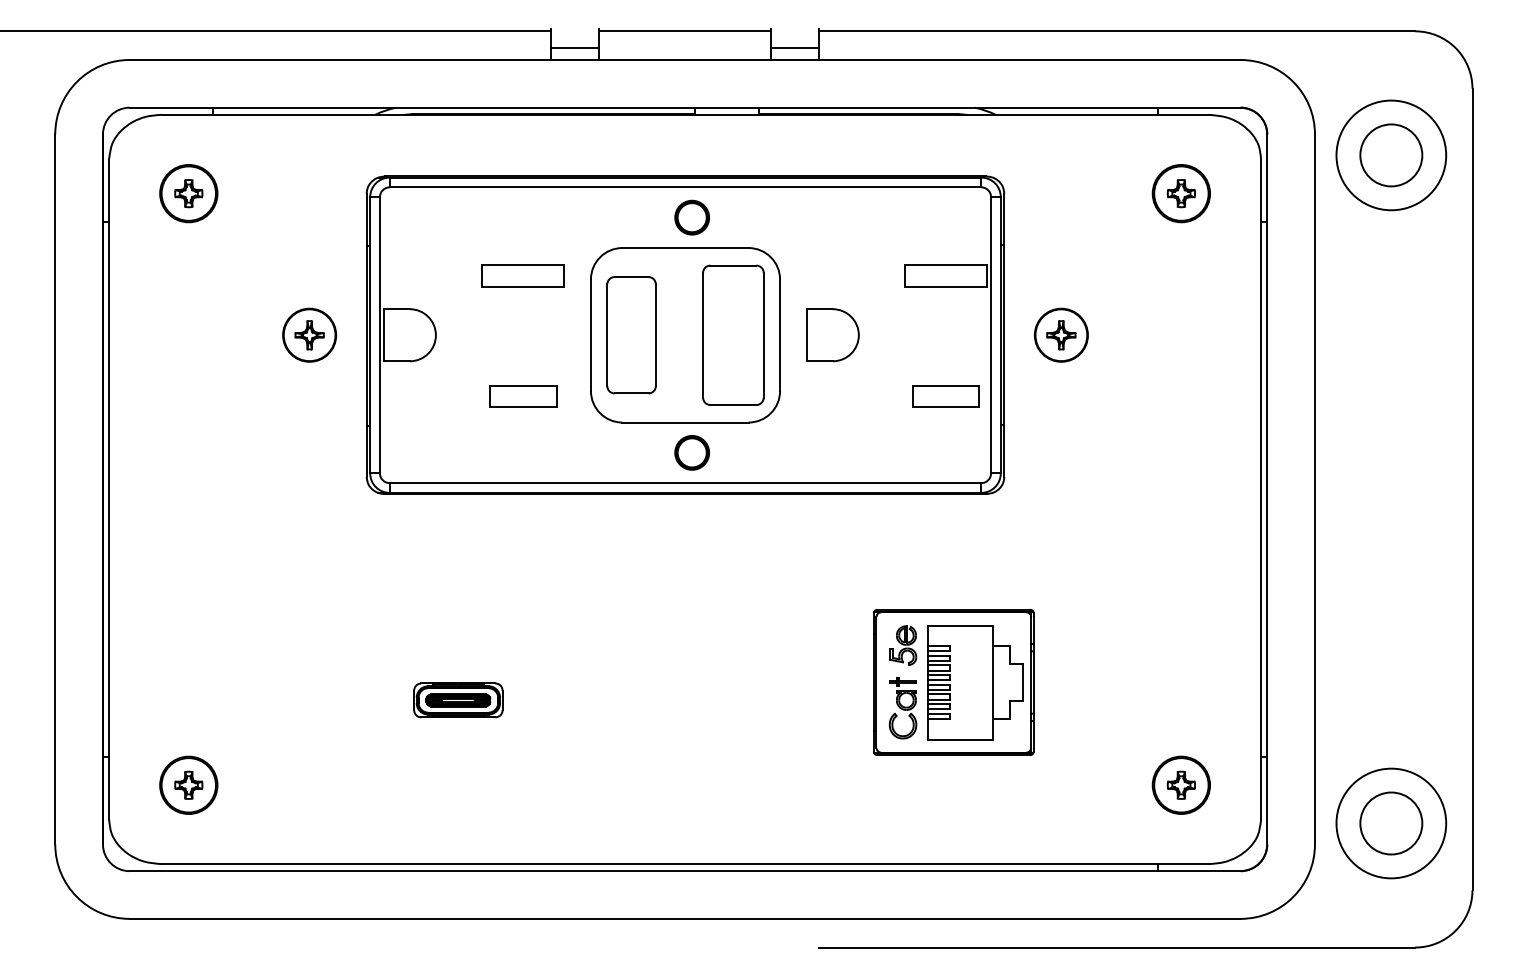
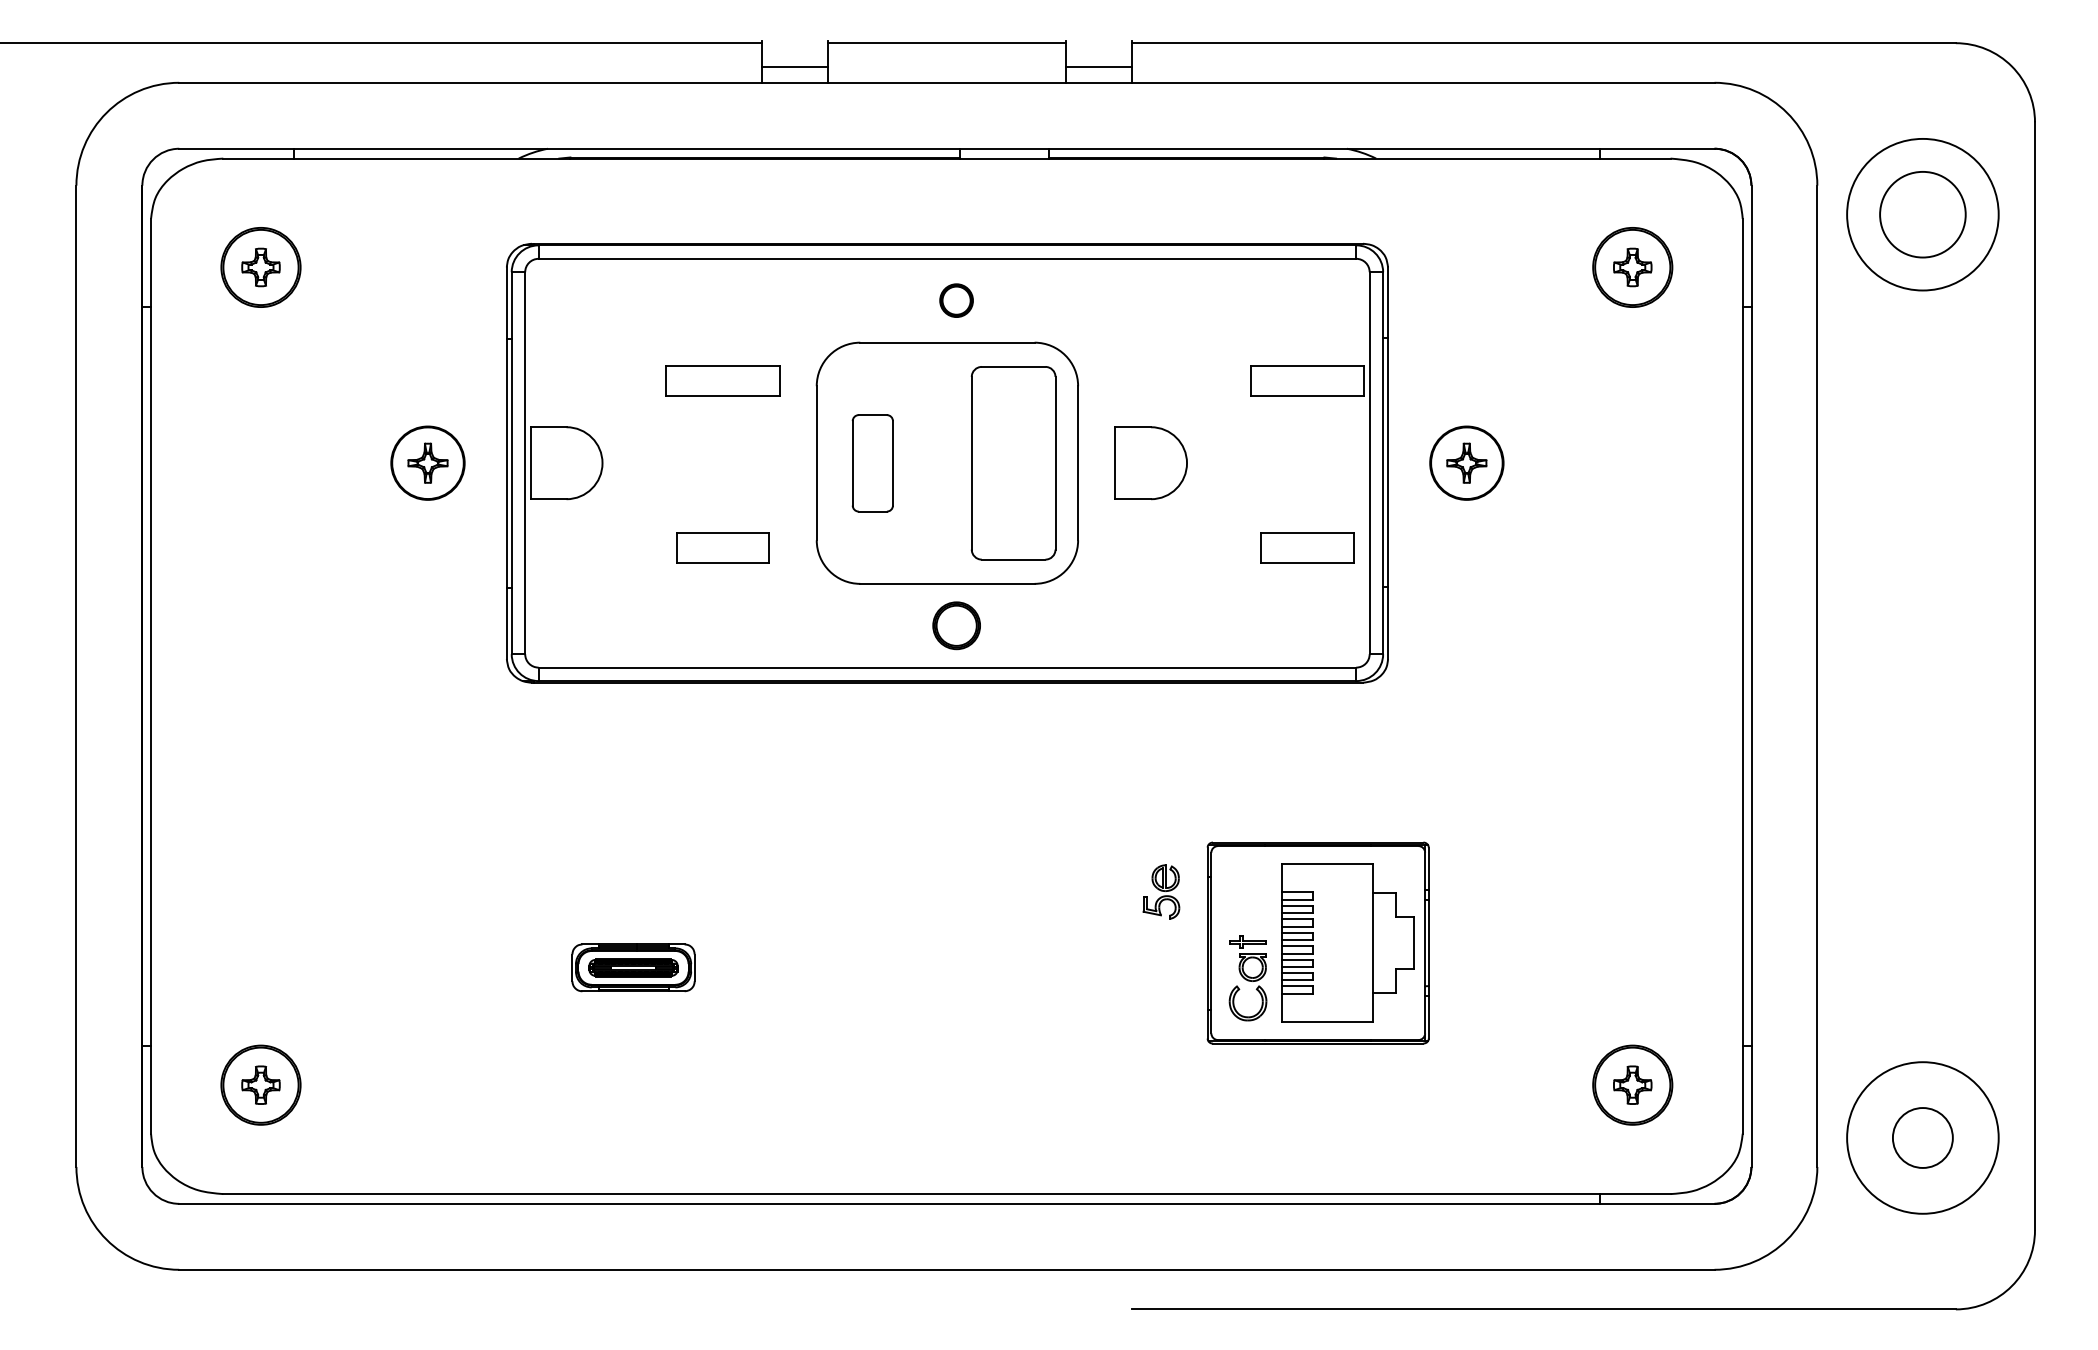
part: (691, 217) -> (955, 300), size x0.7
part: (631, 335) -> (872, 463), size x0.6
part: (903, 645) -> (1161, 891), moved
circle: (1391, 823) -> (1923, 1137), size x0.7

